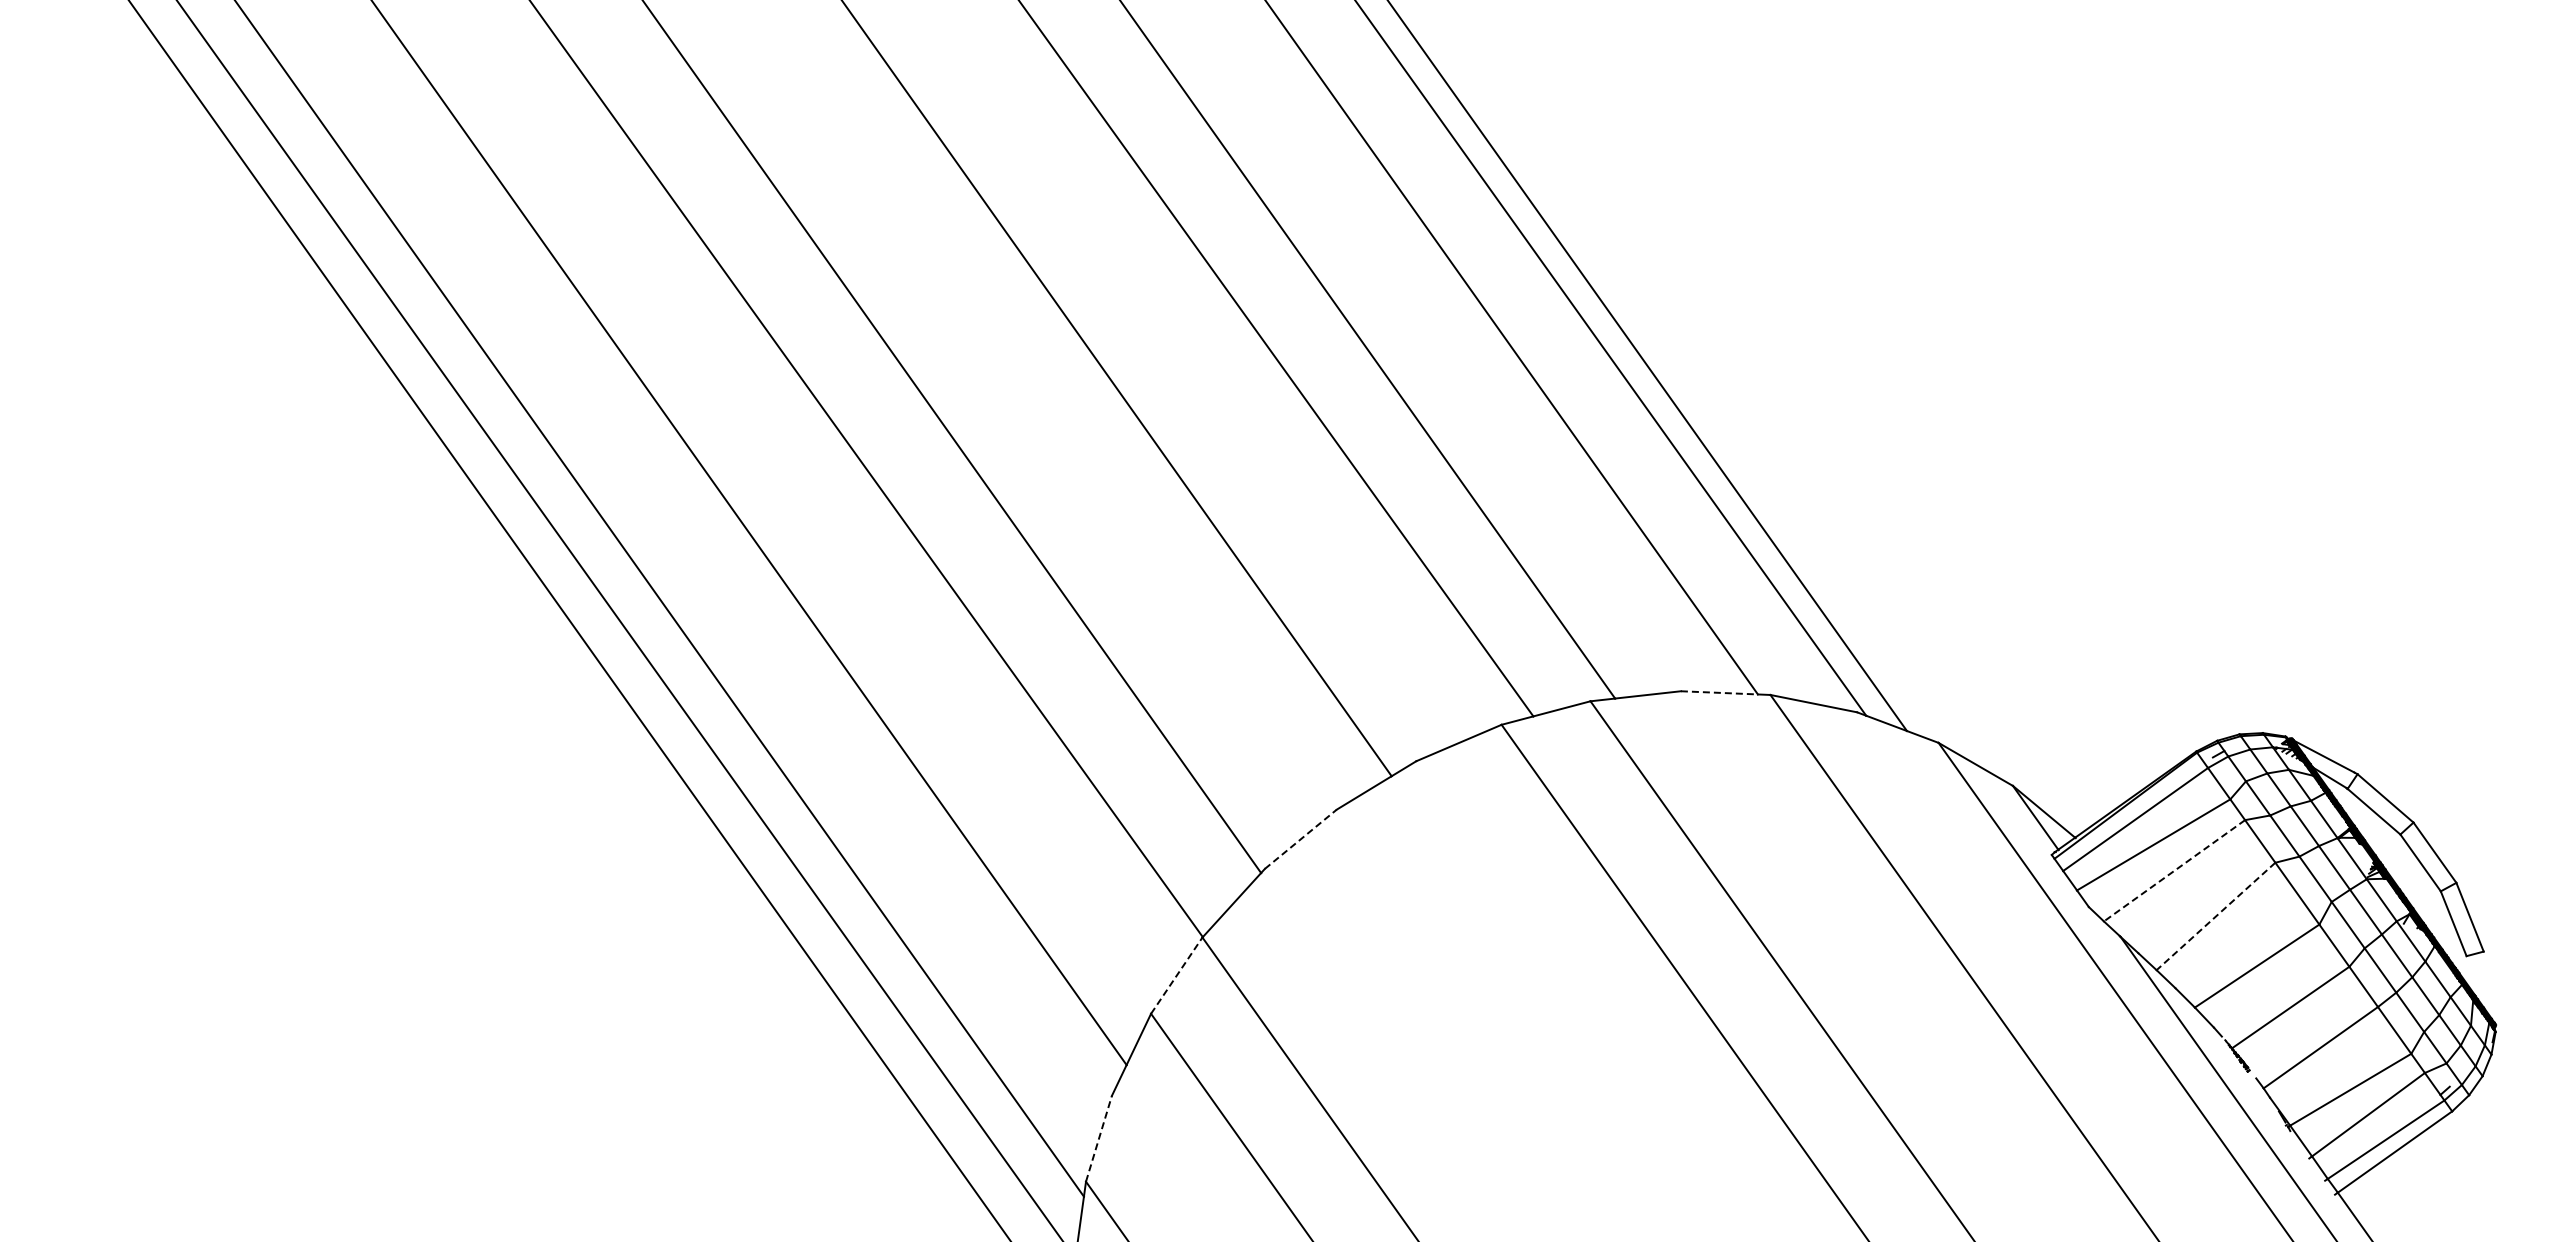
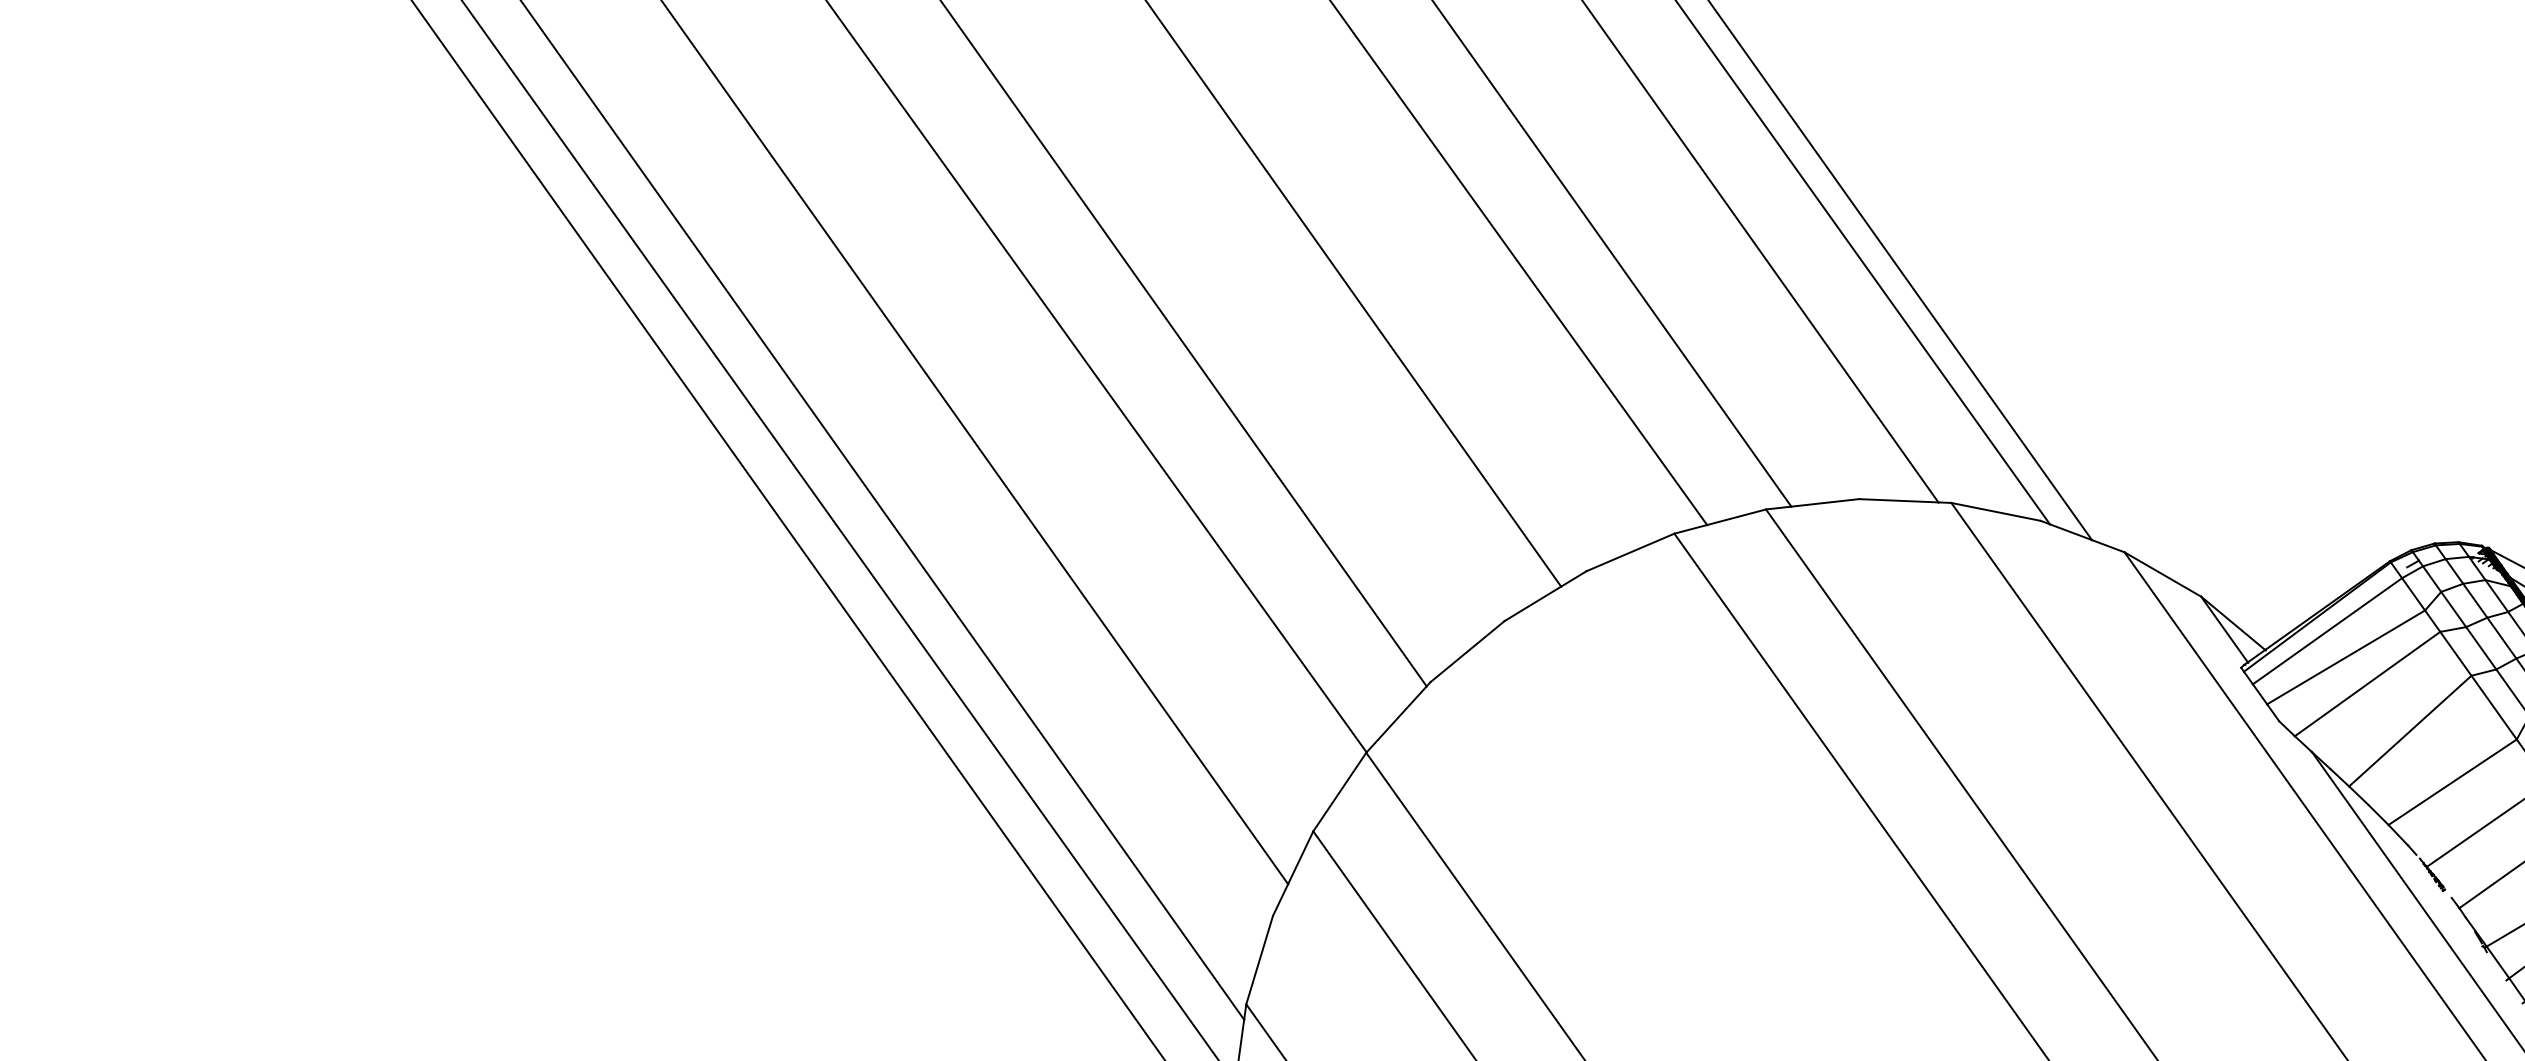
line: (1719, 692) -> (1898, 500), dashed -> solid
line: (1300, 839) -> (1467, 651), dashed -> solid
line: (2174, 870) -> (2367, 683), dashed -> solid
line: (2215, 916) -> (2409, 731), dashed -> solid
line: (1176, 975) -> (1339, 791), dashed -> solid
line: (1098, 1138) -> (1259, 959), dashed -> solid

